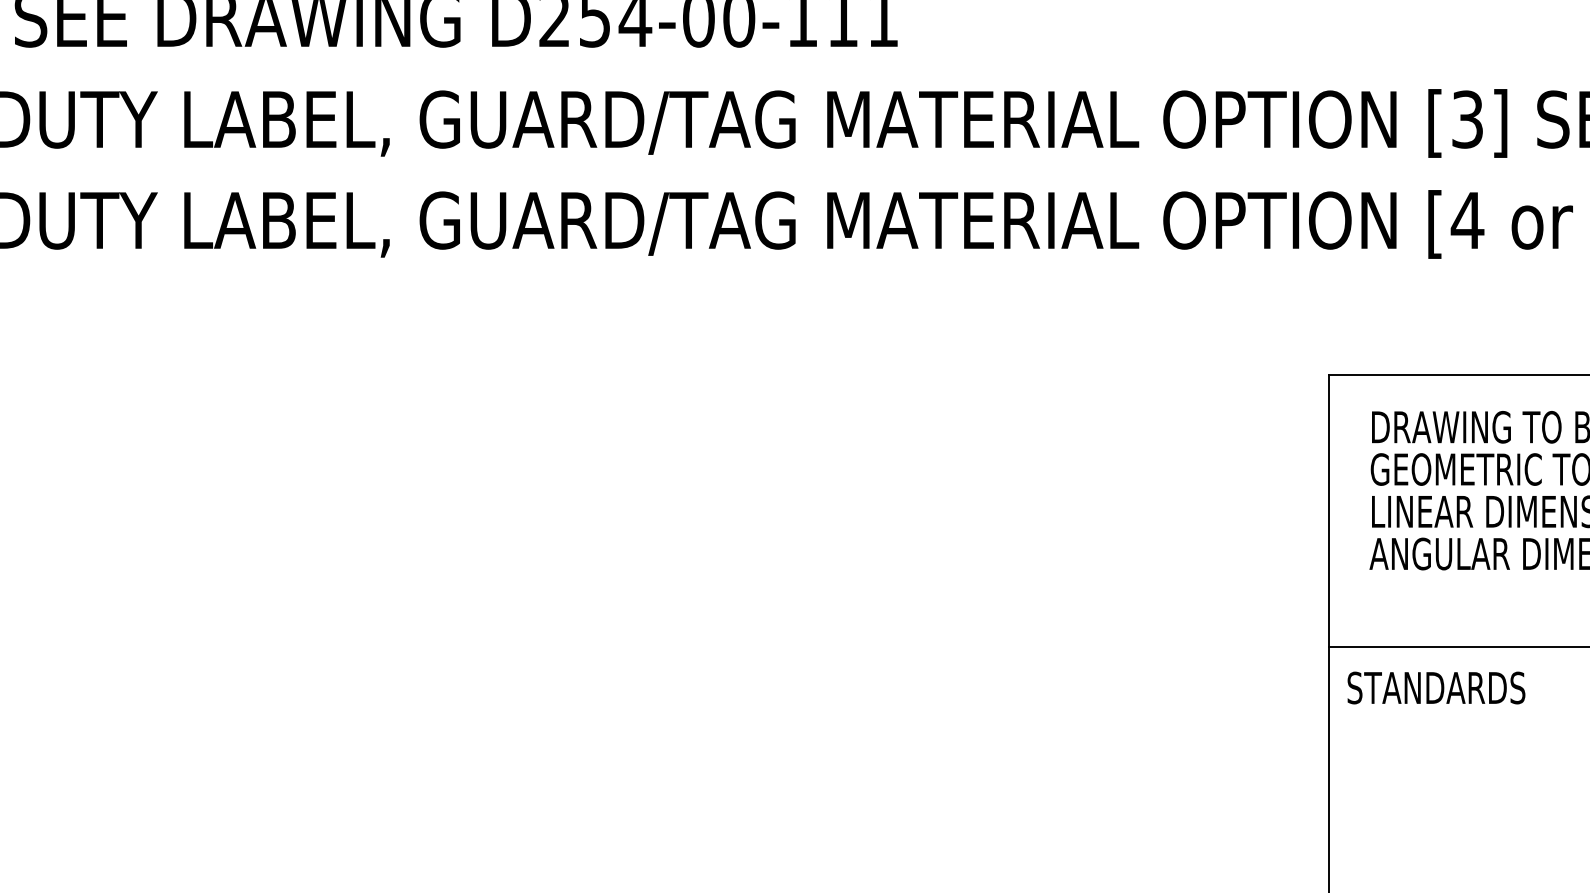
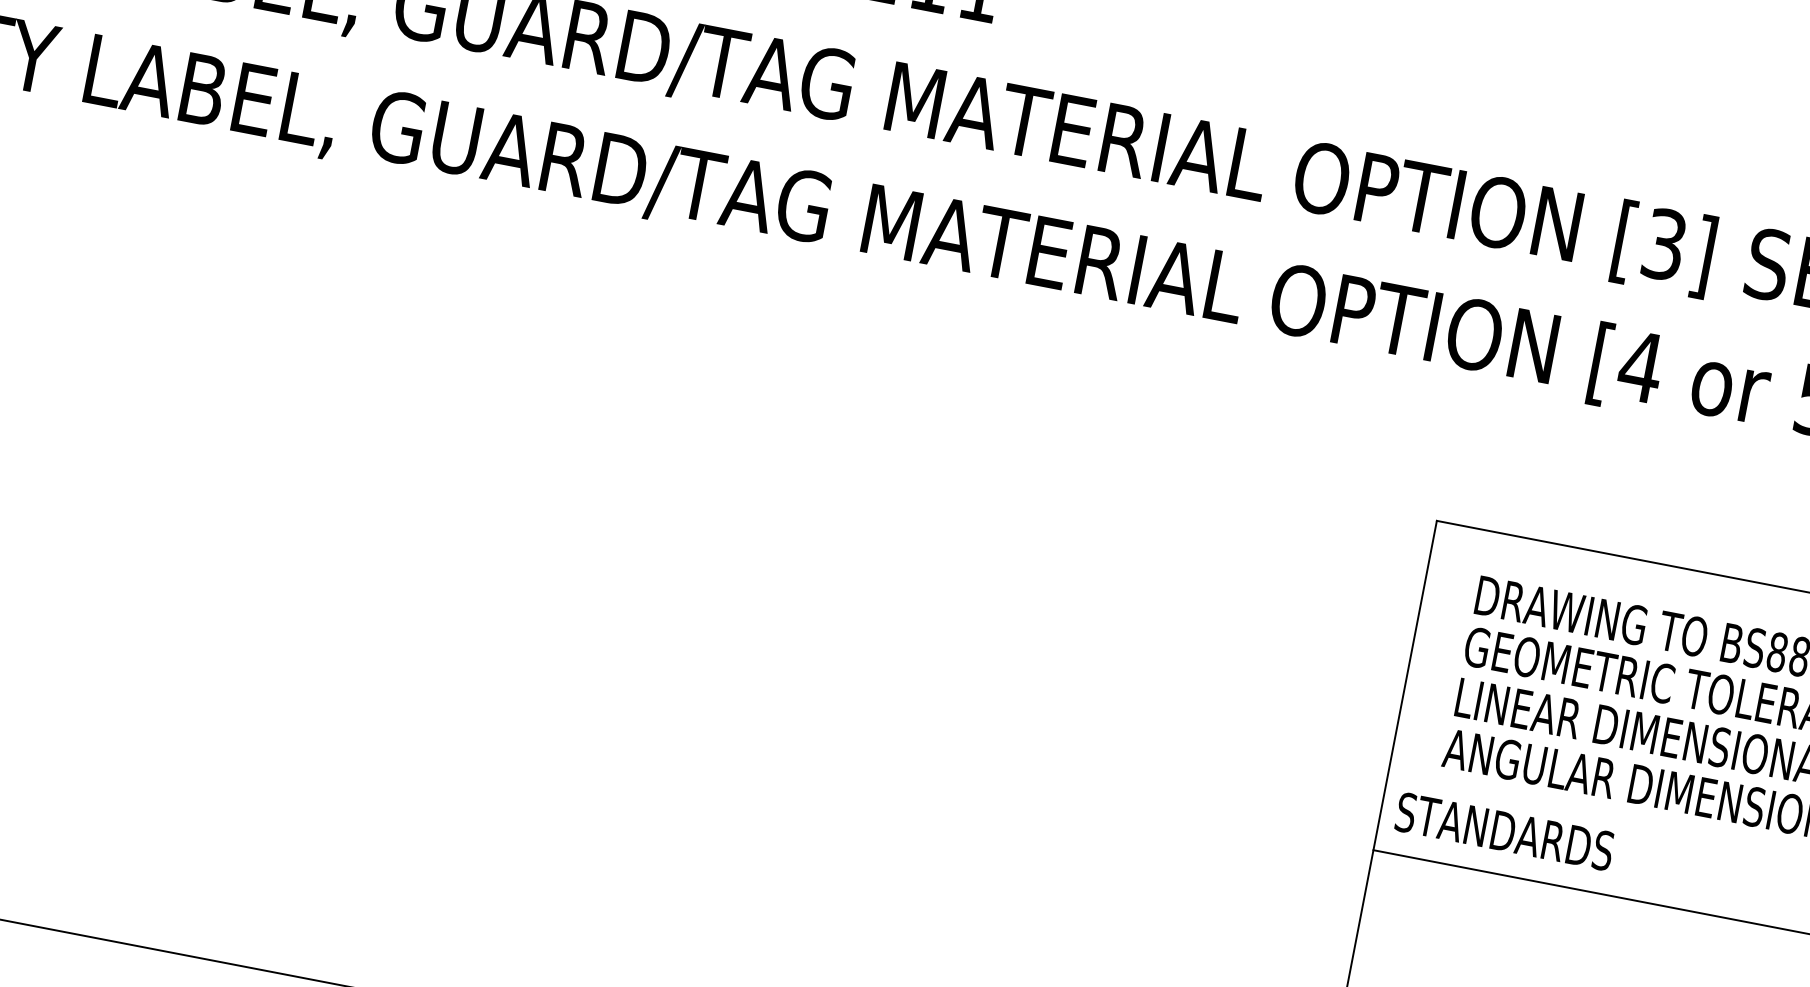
text: (1436, 687) -> (1505, 831), moved

